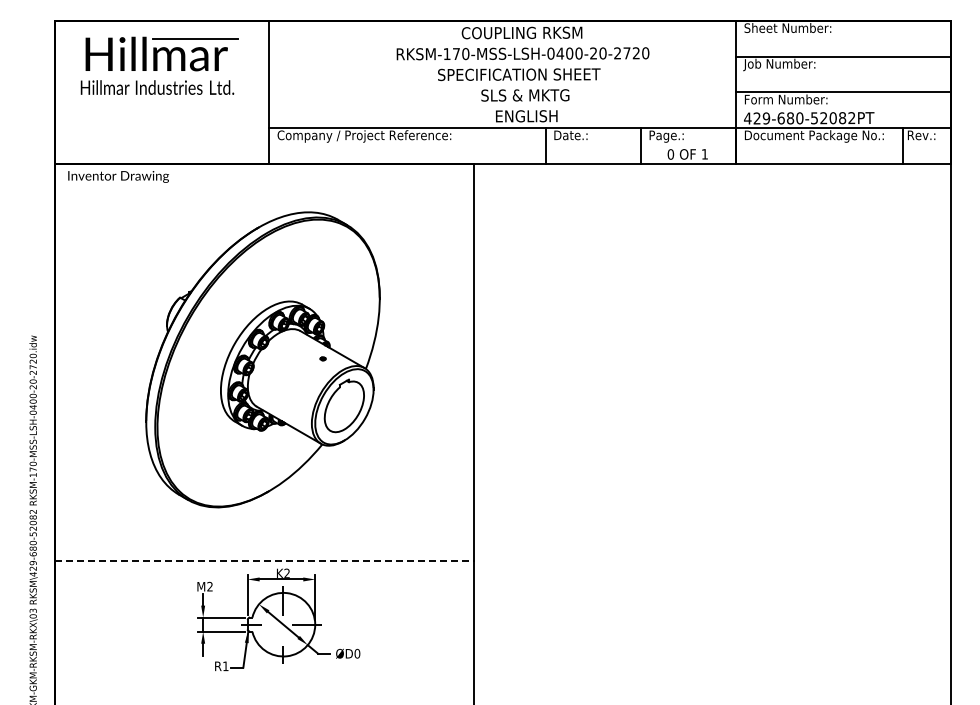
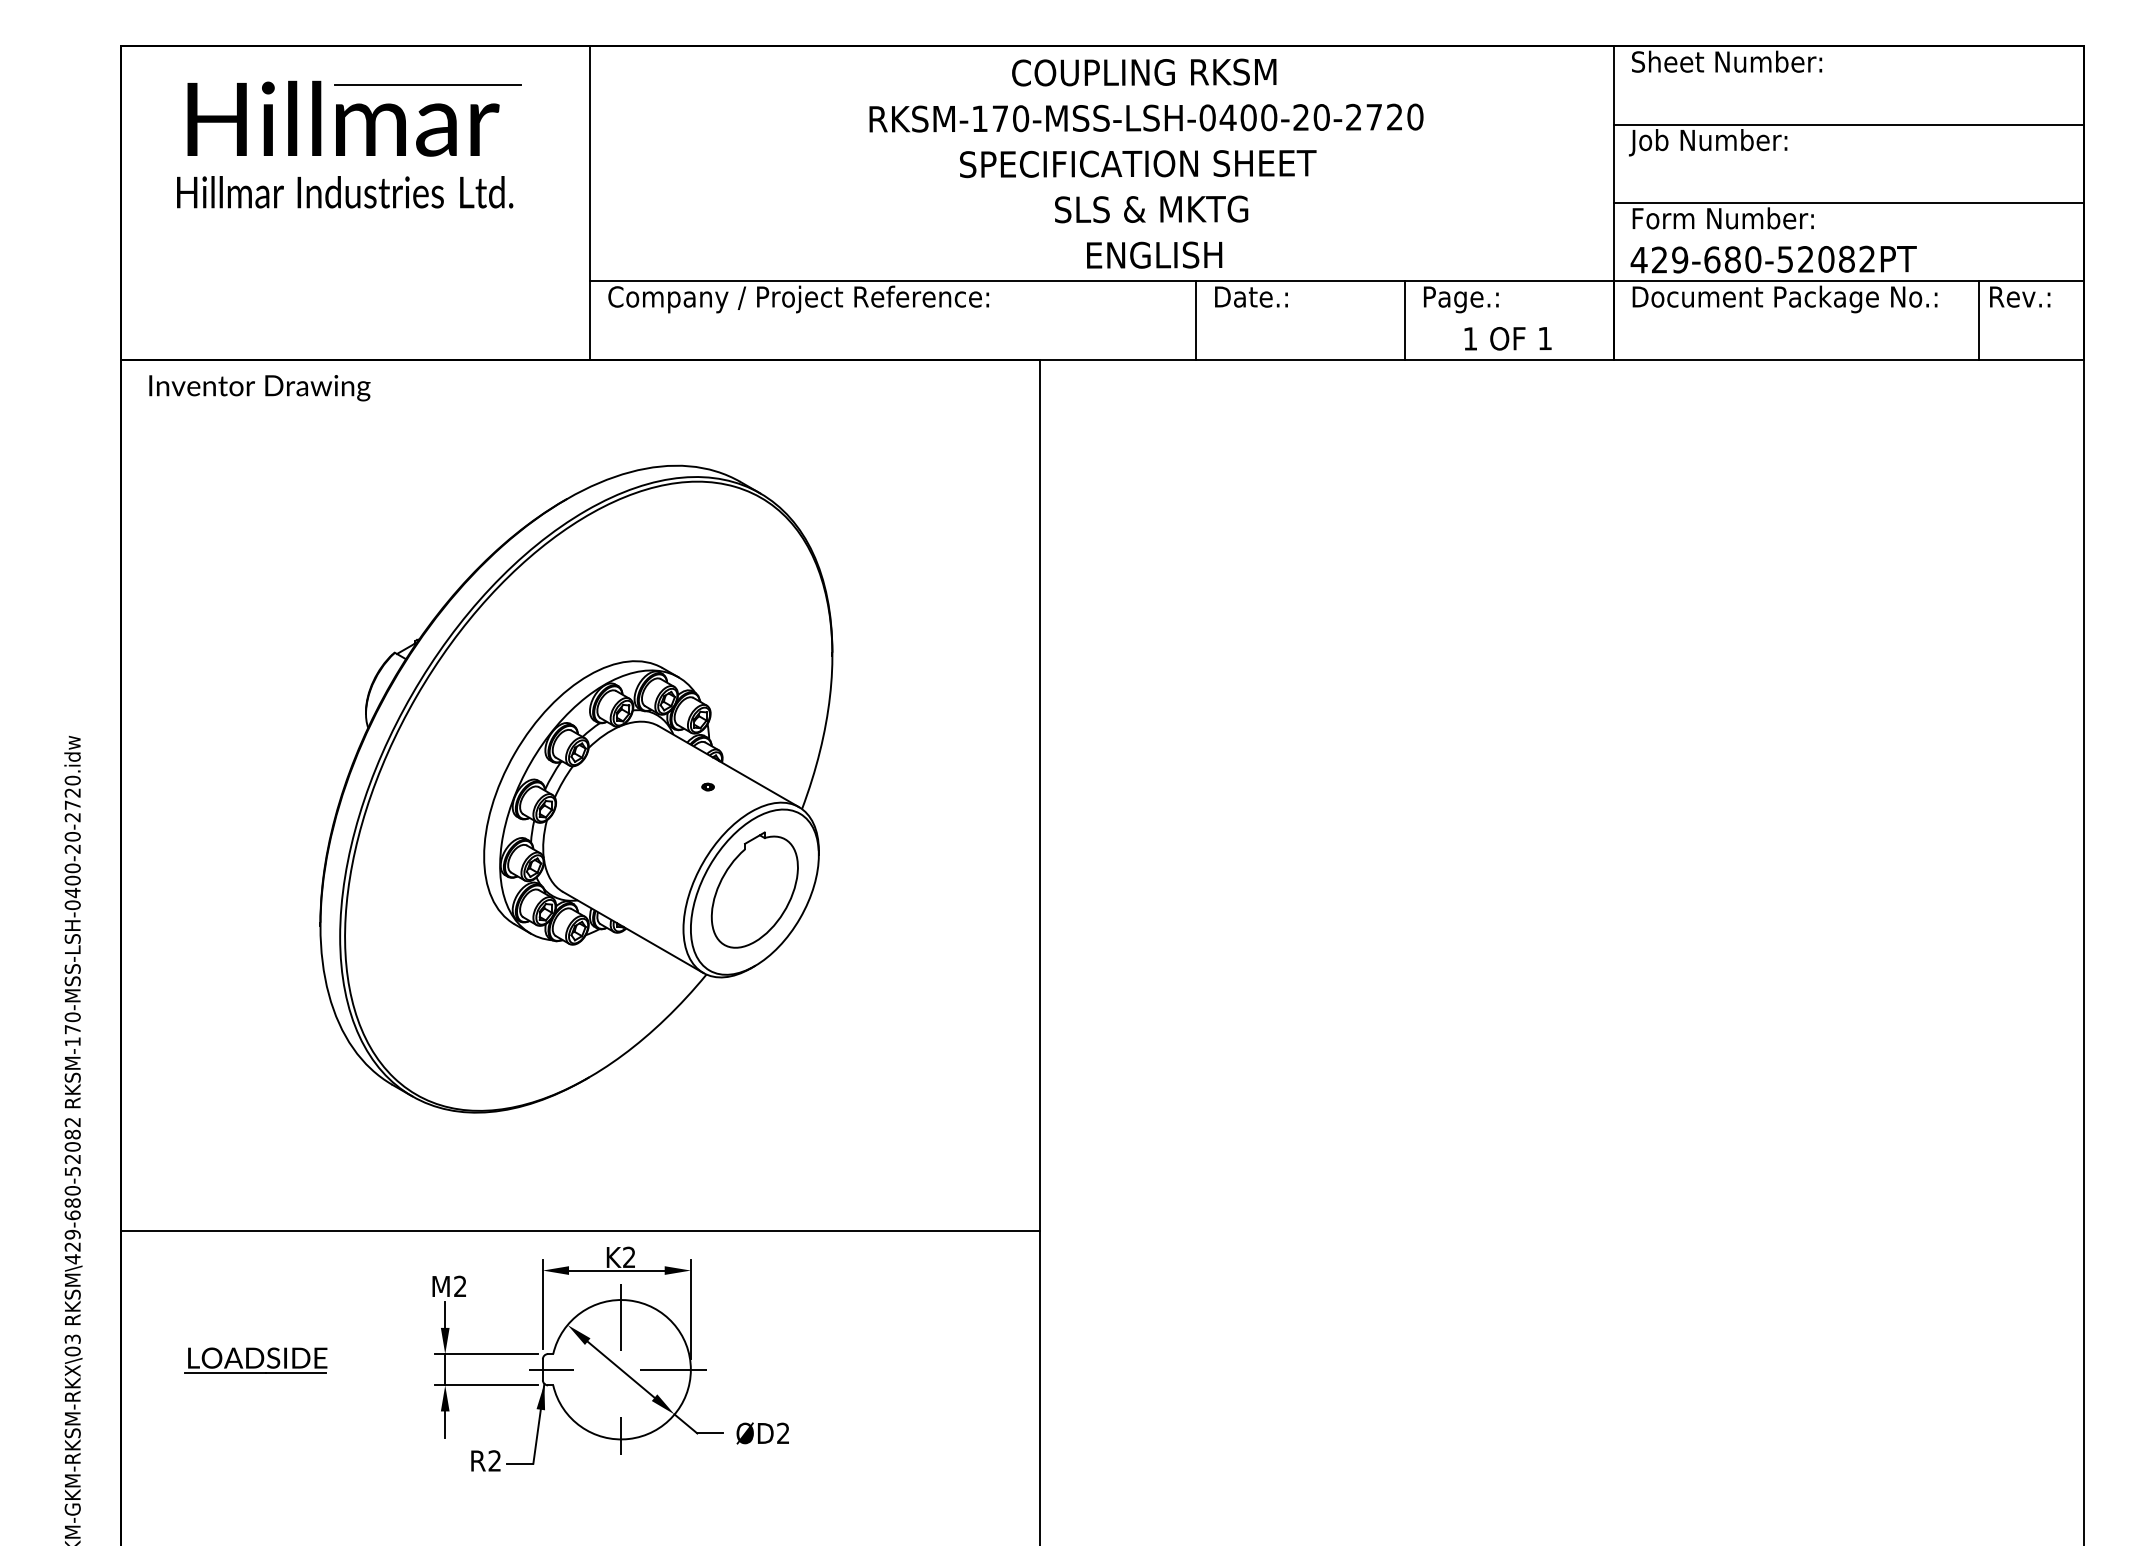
text: (670, 154) -> (1469, 338), 0 -> 1
line: (264, 561) -> (579, 1231), dashed -> solid
part: (116, 620) -> (255, 1360), added
text: (357, 653) -> (783, 1432), ØD0 -> ØD2
text: (225, 665) -> (494, 1459), R1 -> R2

